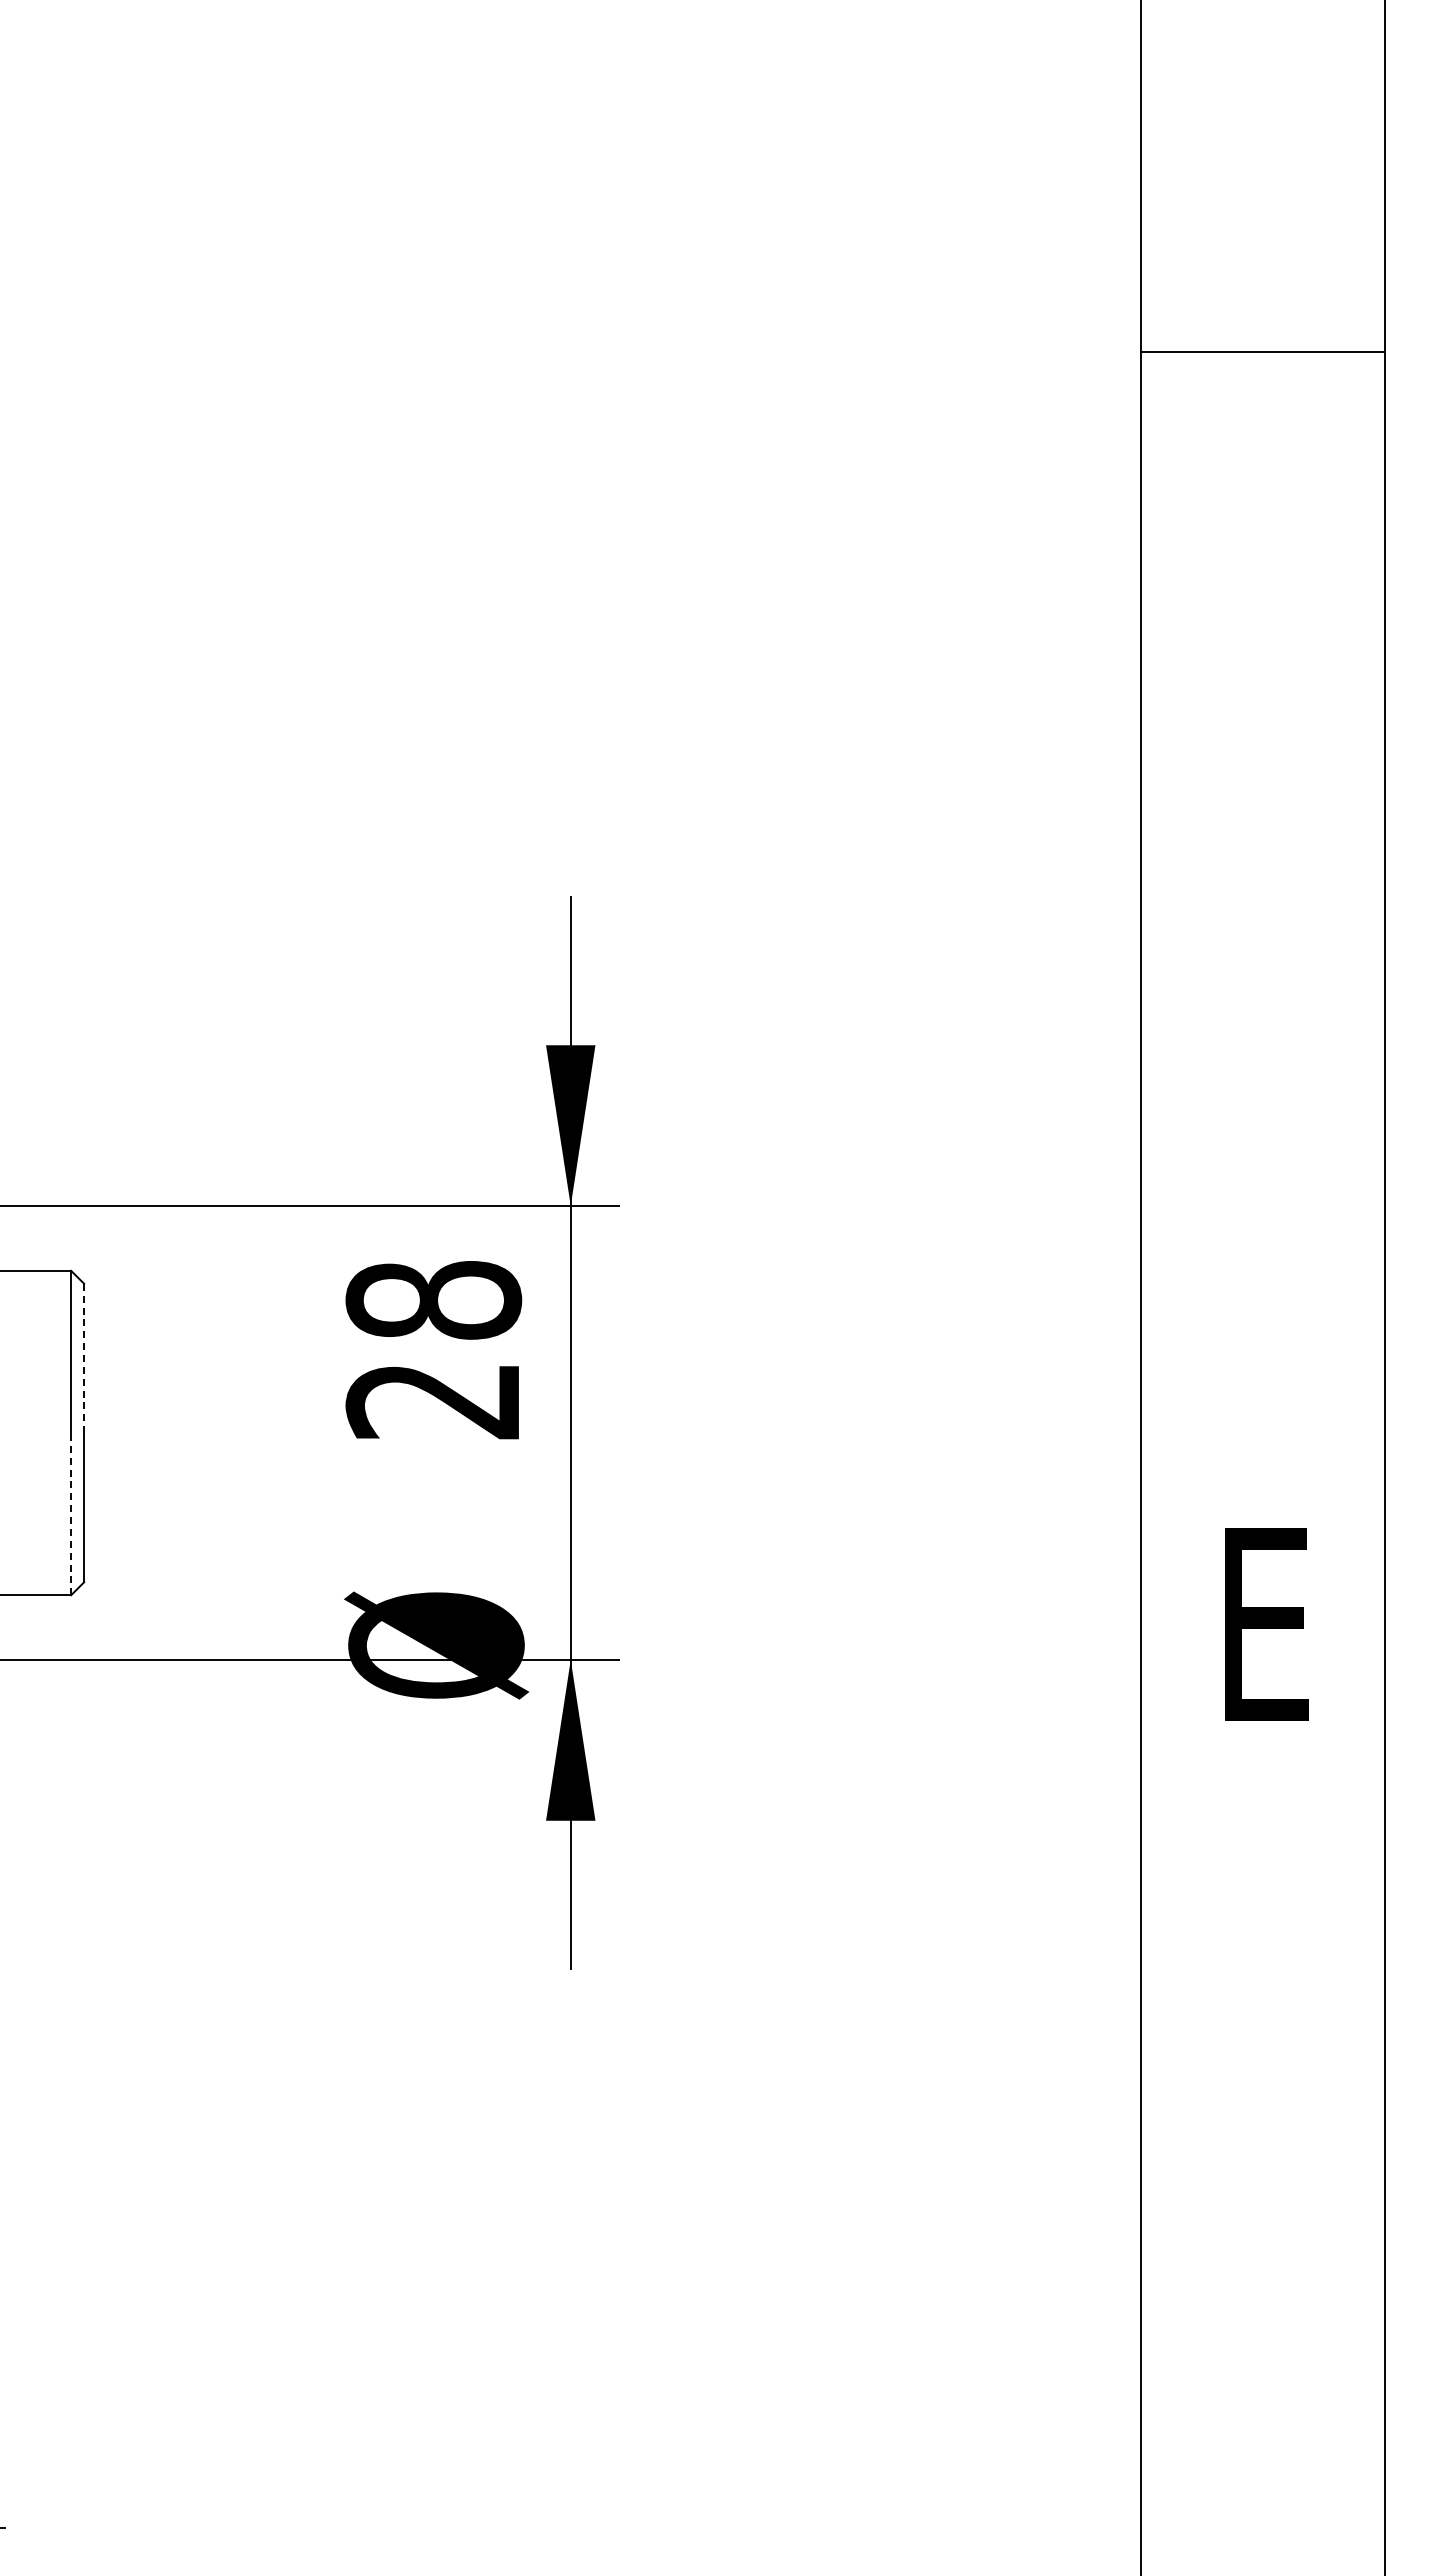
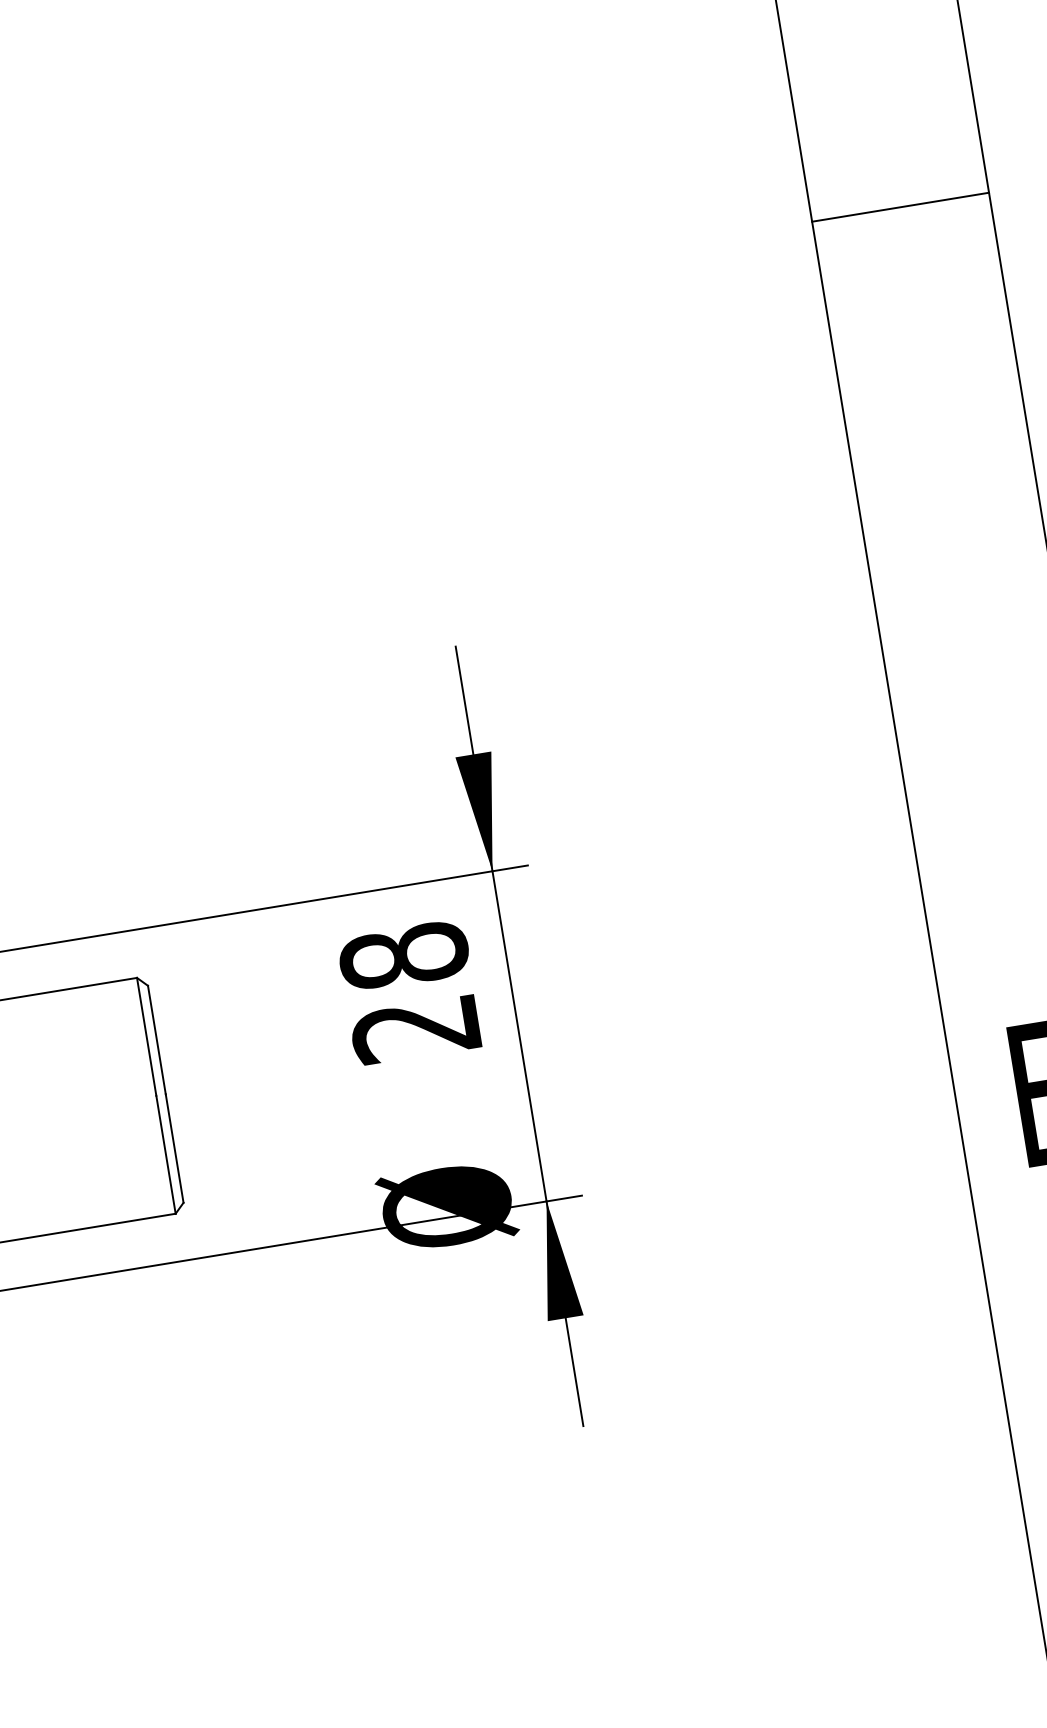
line: (1262, 351) -> (900, 206), moved
line: (84, 1358) -> (157, 1040), dashed -> solid
line: (71, 1513) -> (166, 1154), dashed -> solid

